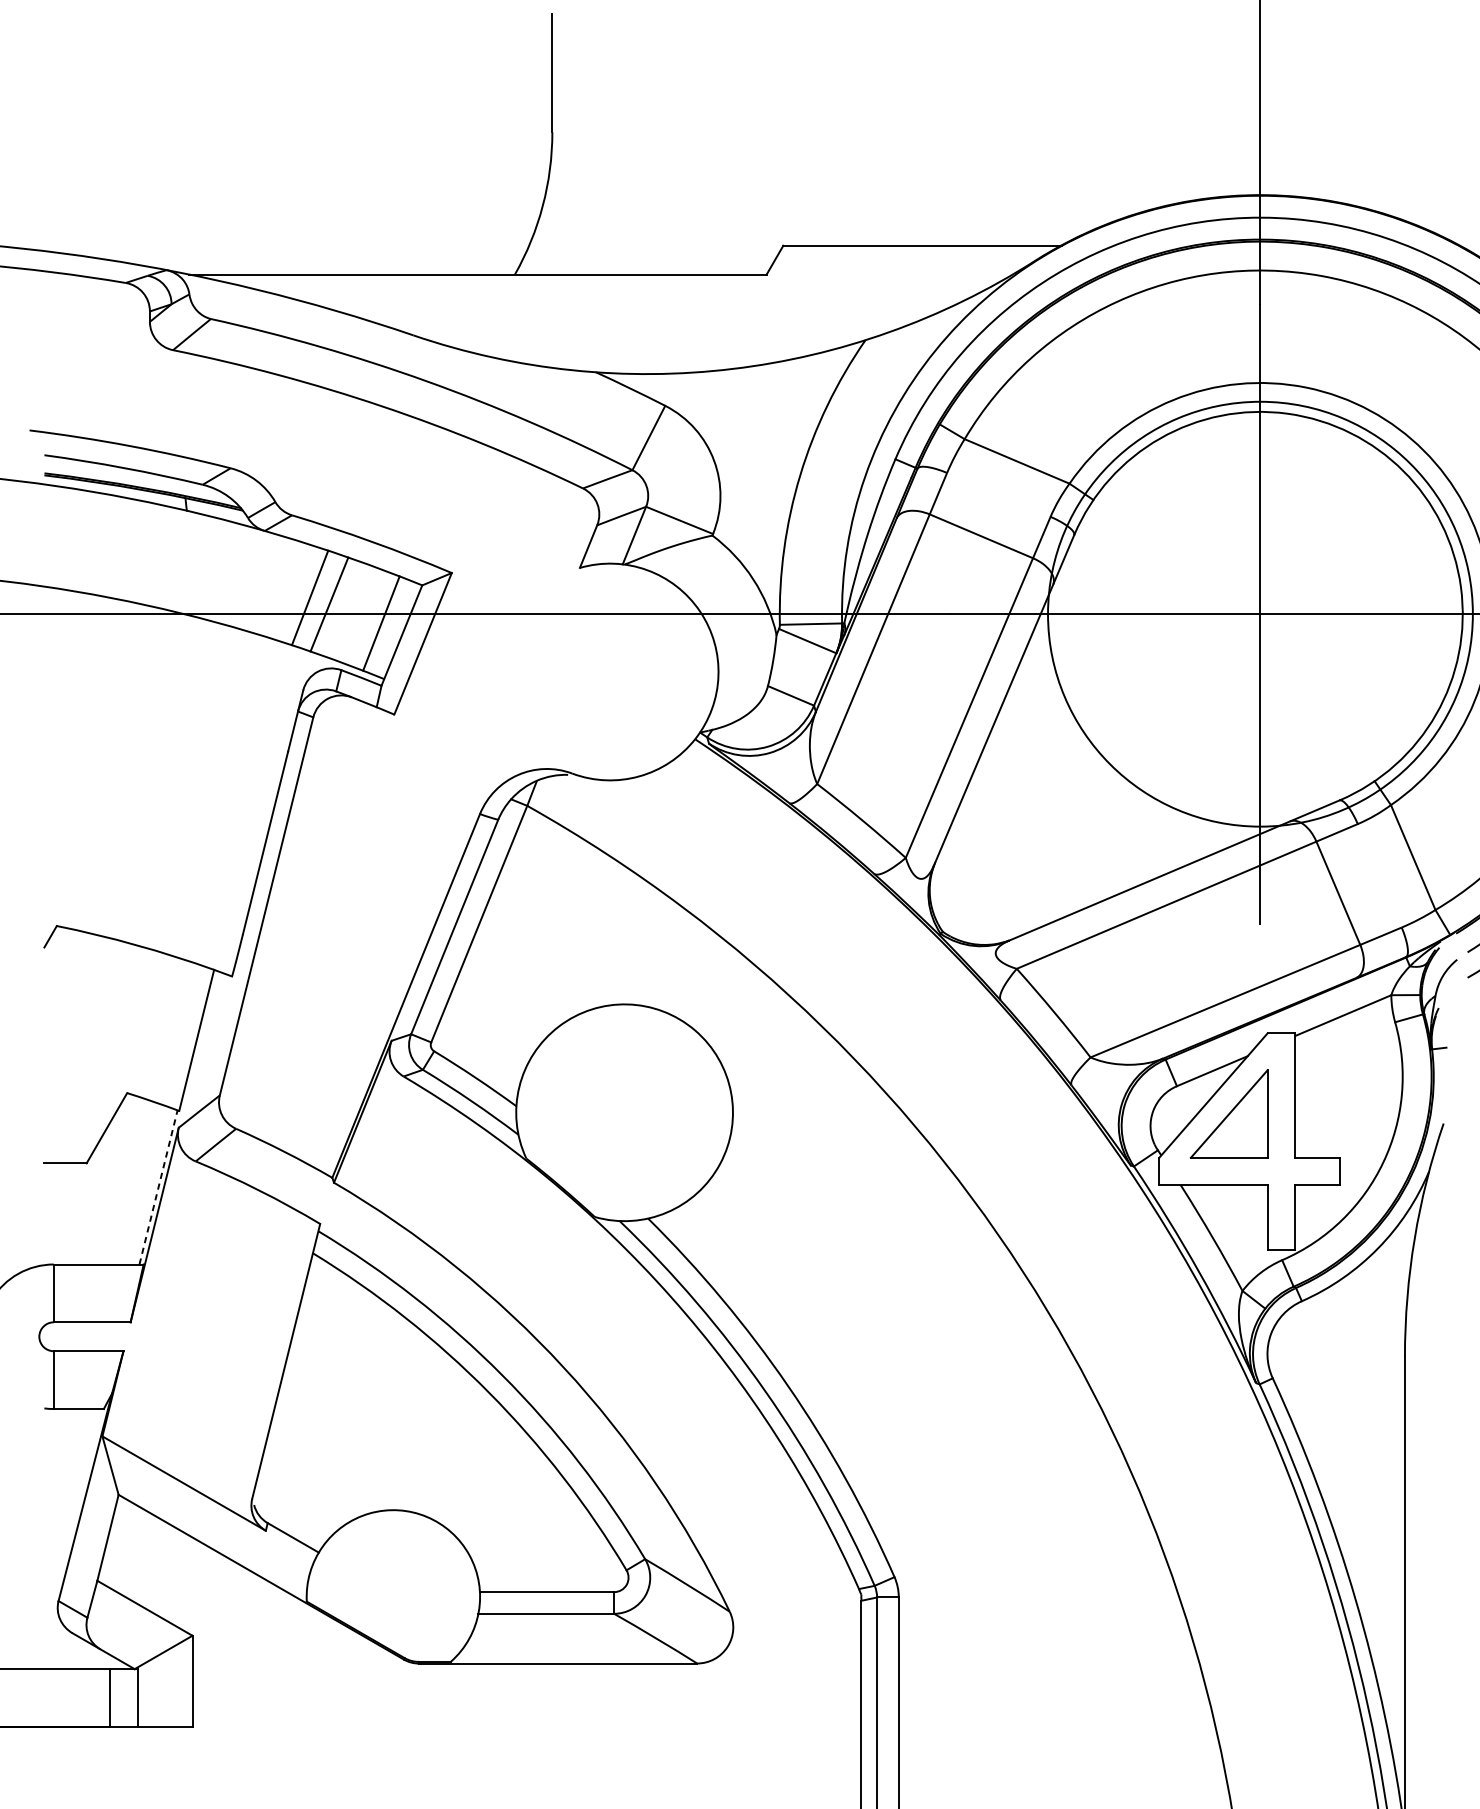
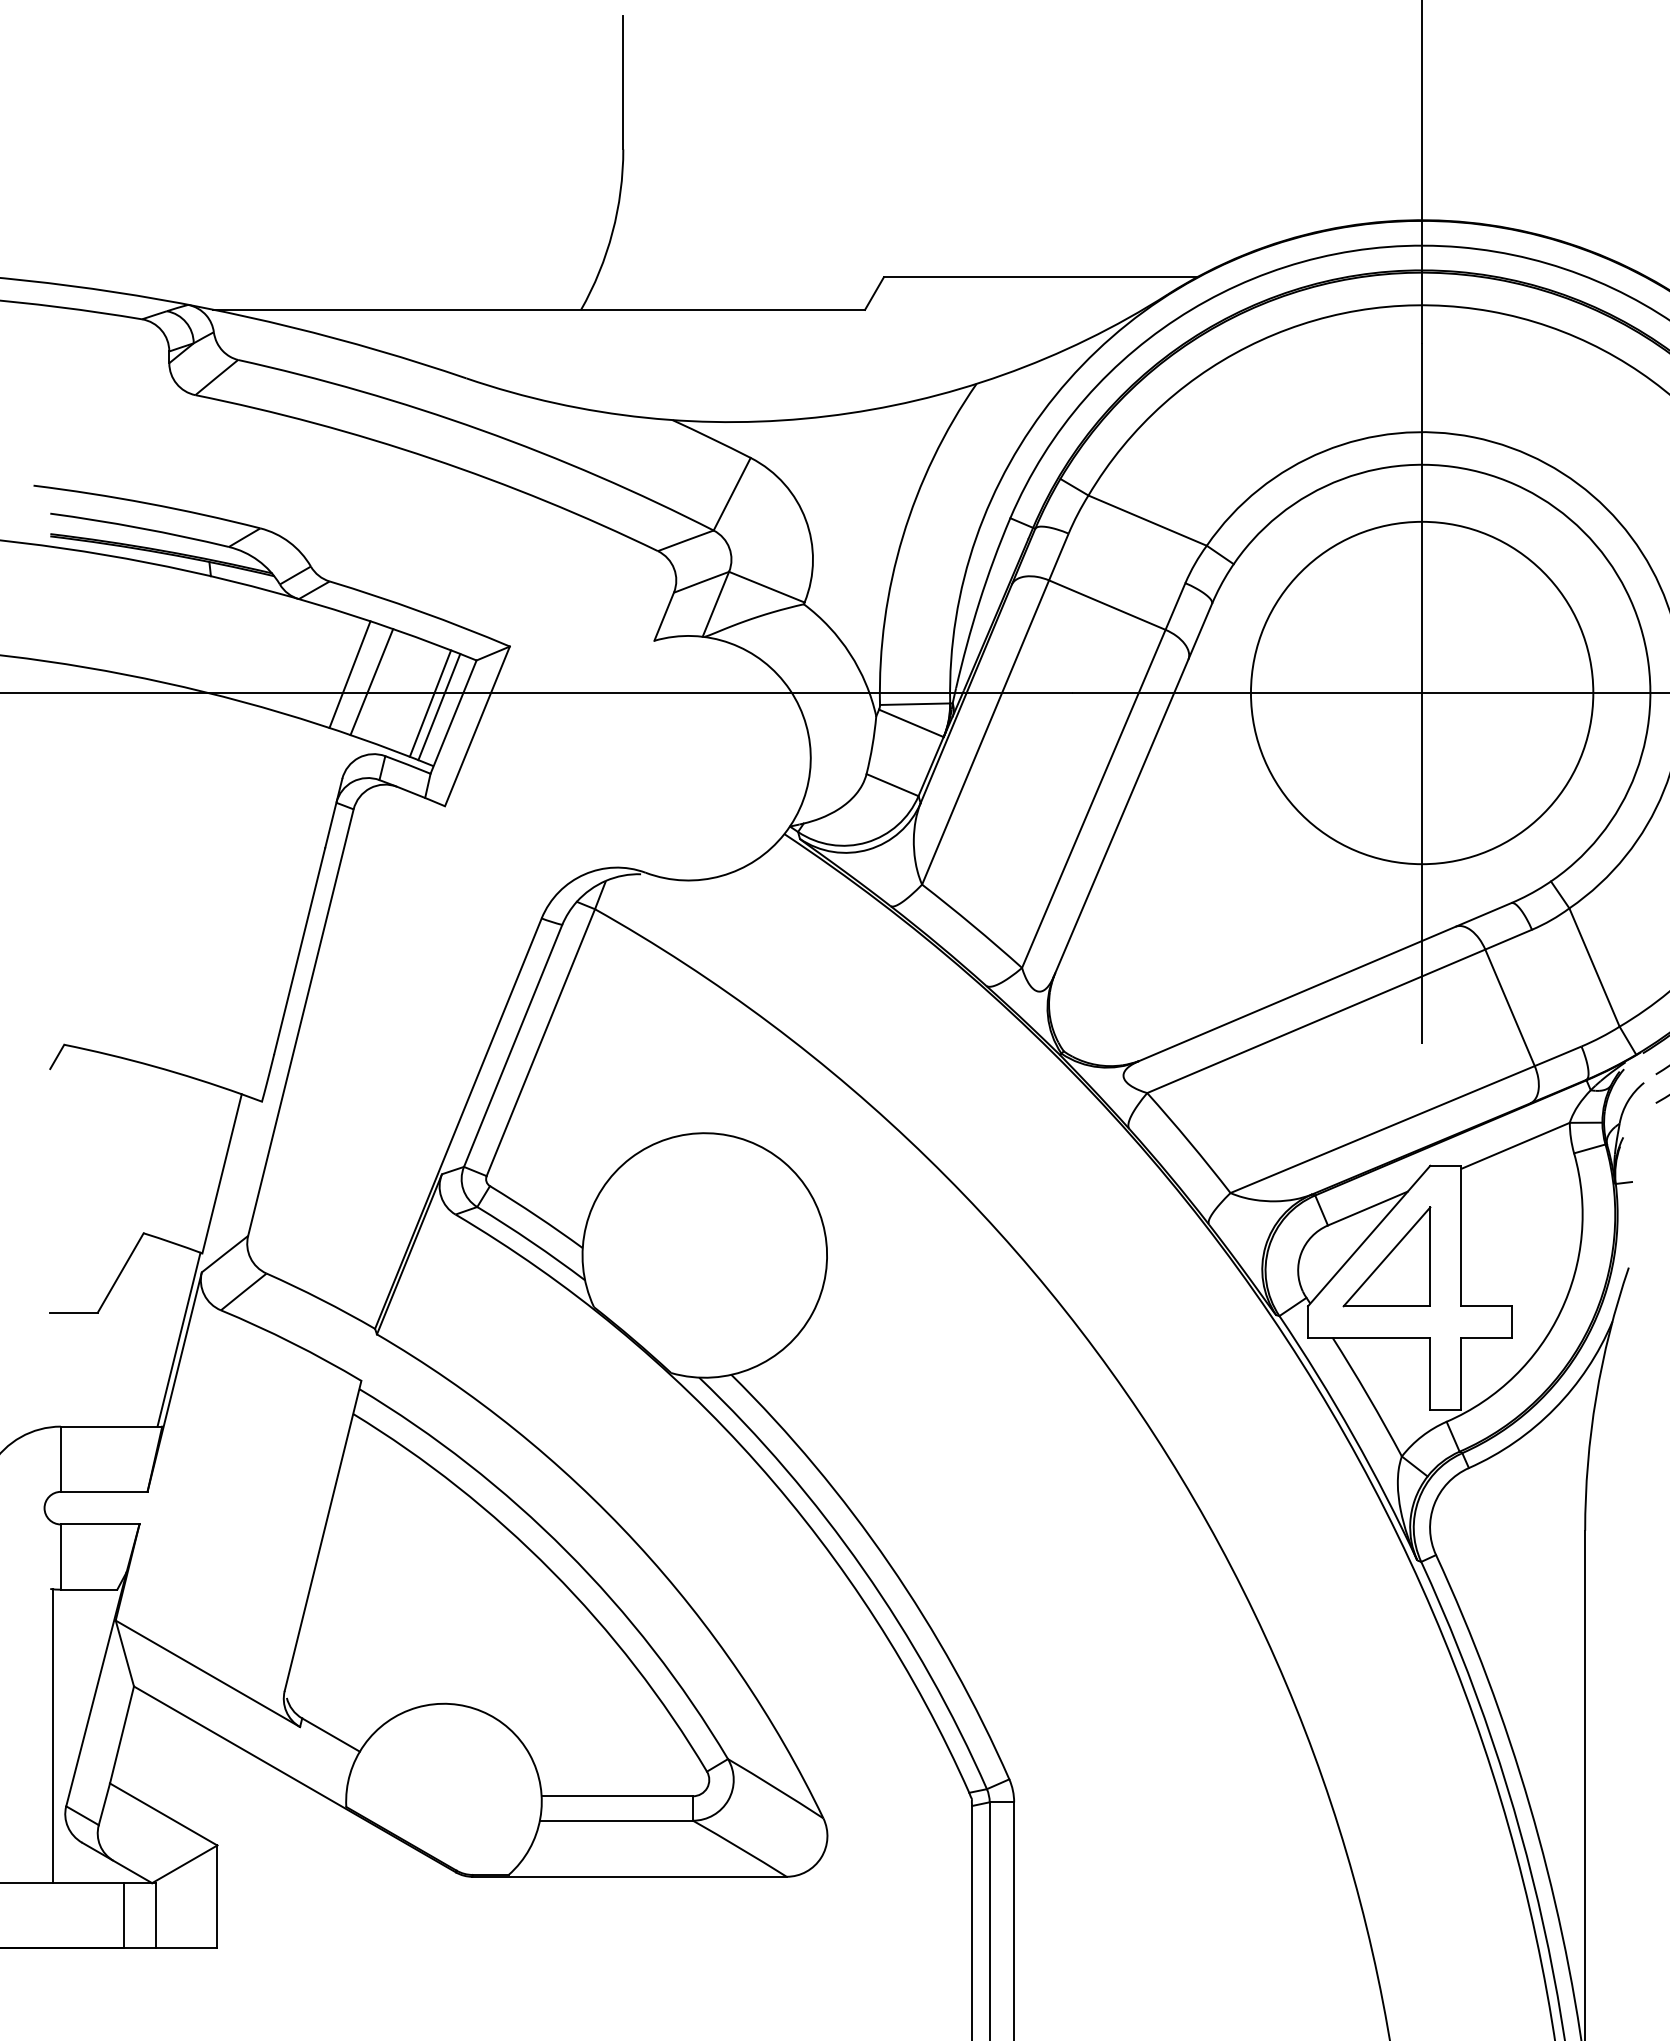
circle: (1259, 613) -> (1421, 692), size x0.71
line: (389, 626) -> (439, 706), added
line: (158, 1187) -> (179, 1339), dashed -> solid
line: (46, 1539) -> (52, 1736), added

